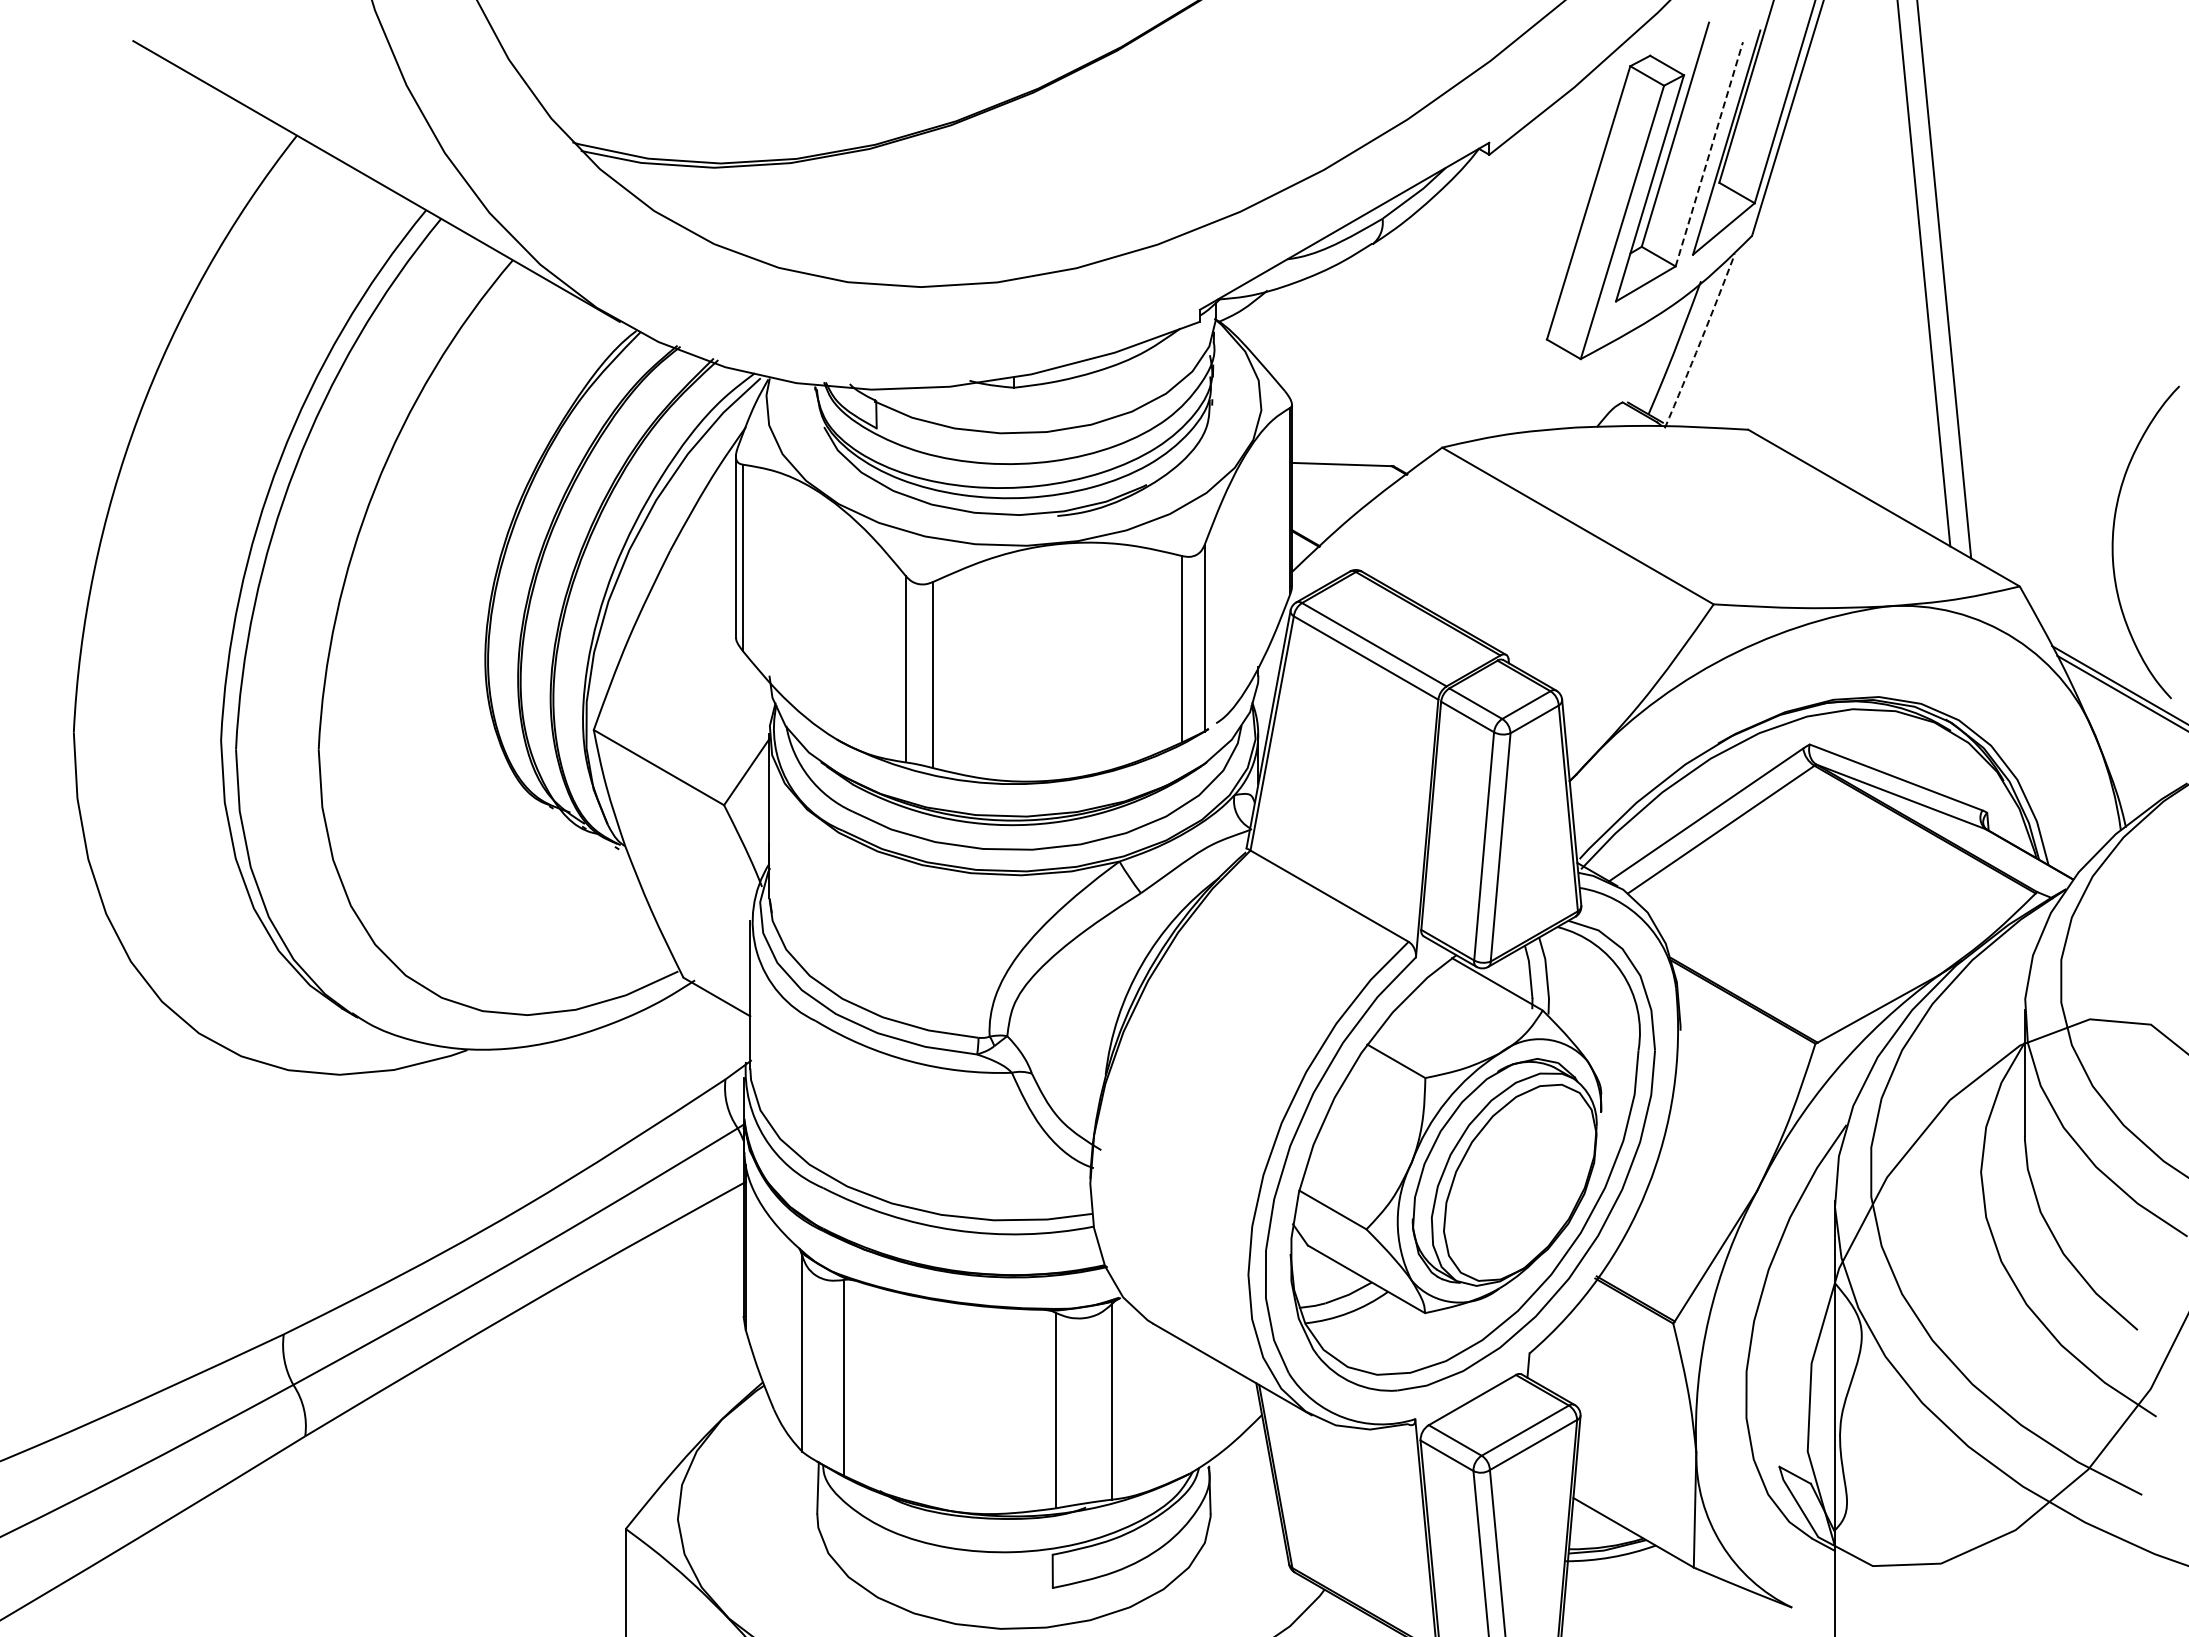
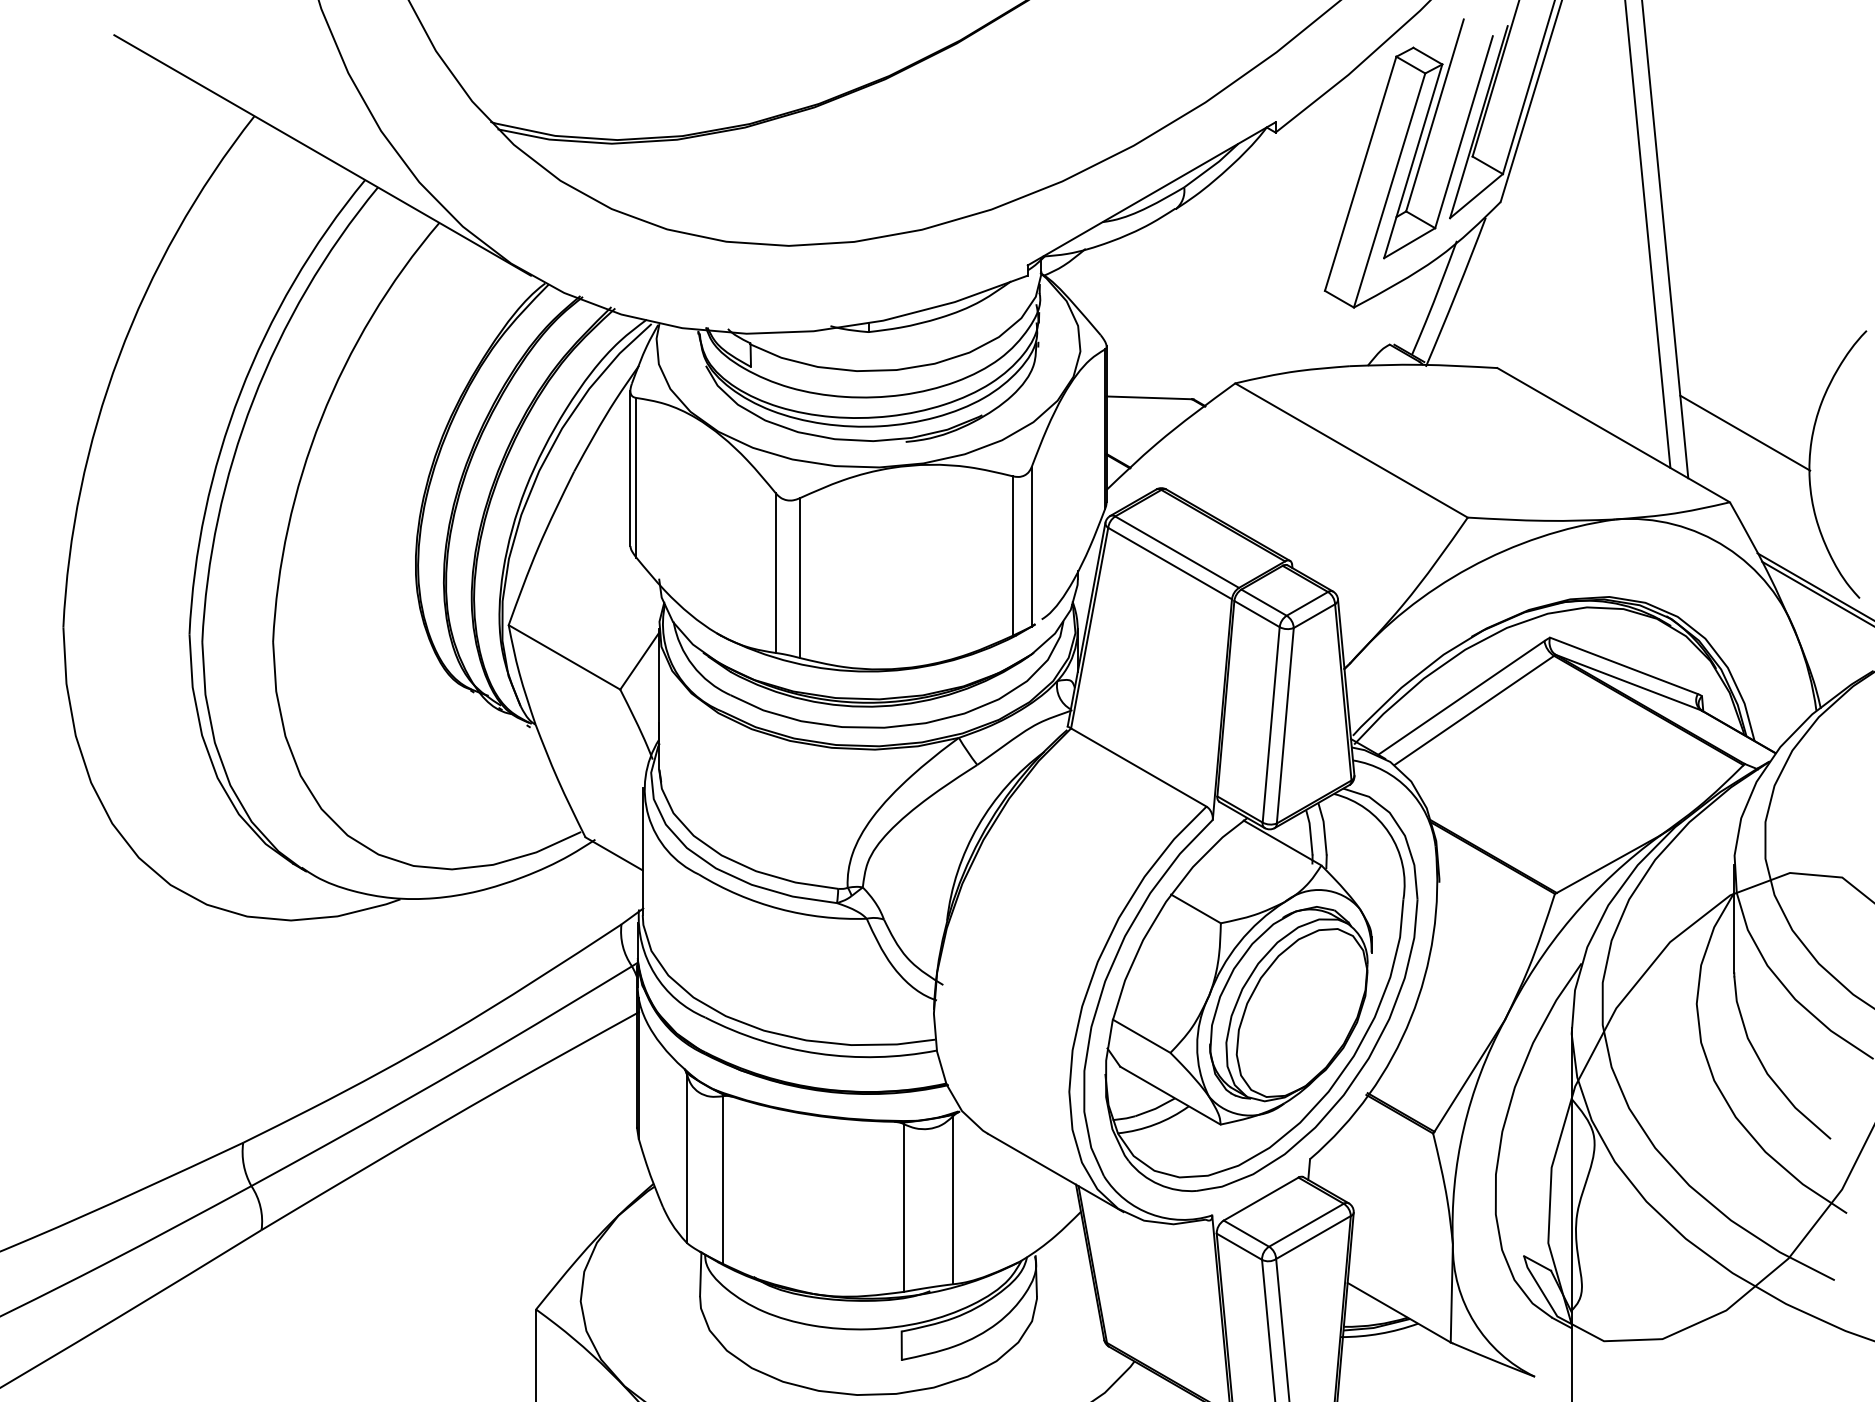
line: (1709, 153) -> (1464, 131), dashed -> solid
arc: (1700, 341) -> (1456, 292), dashed -> solid
line: (2037, 505) -> (1745, 432), added

